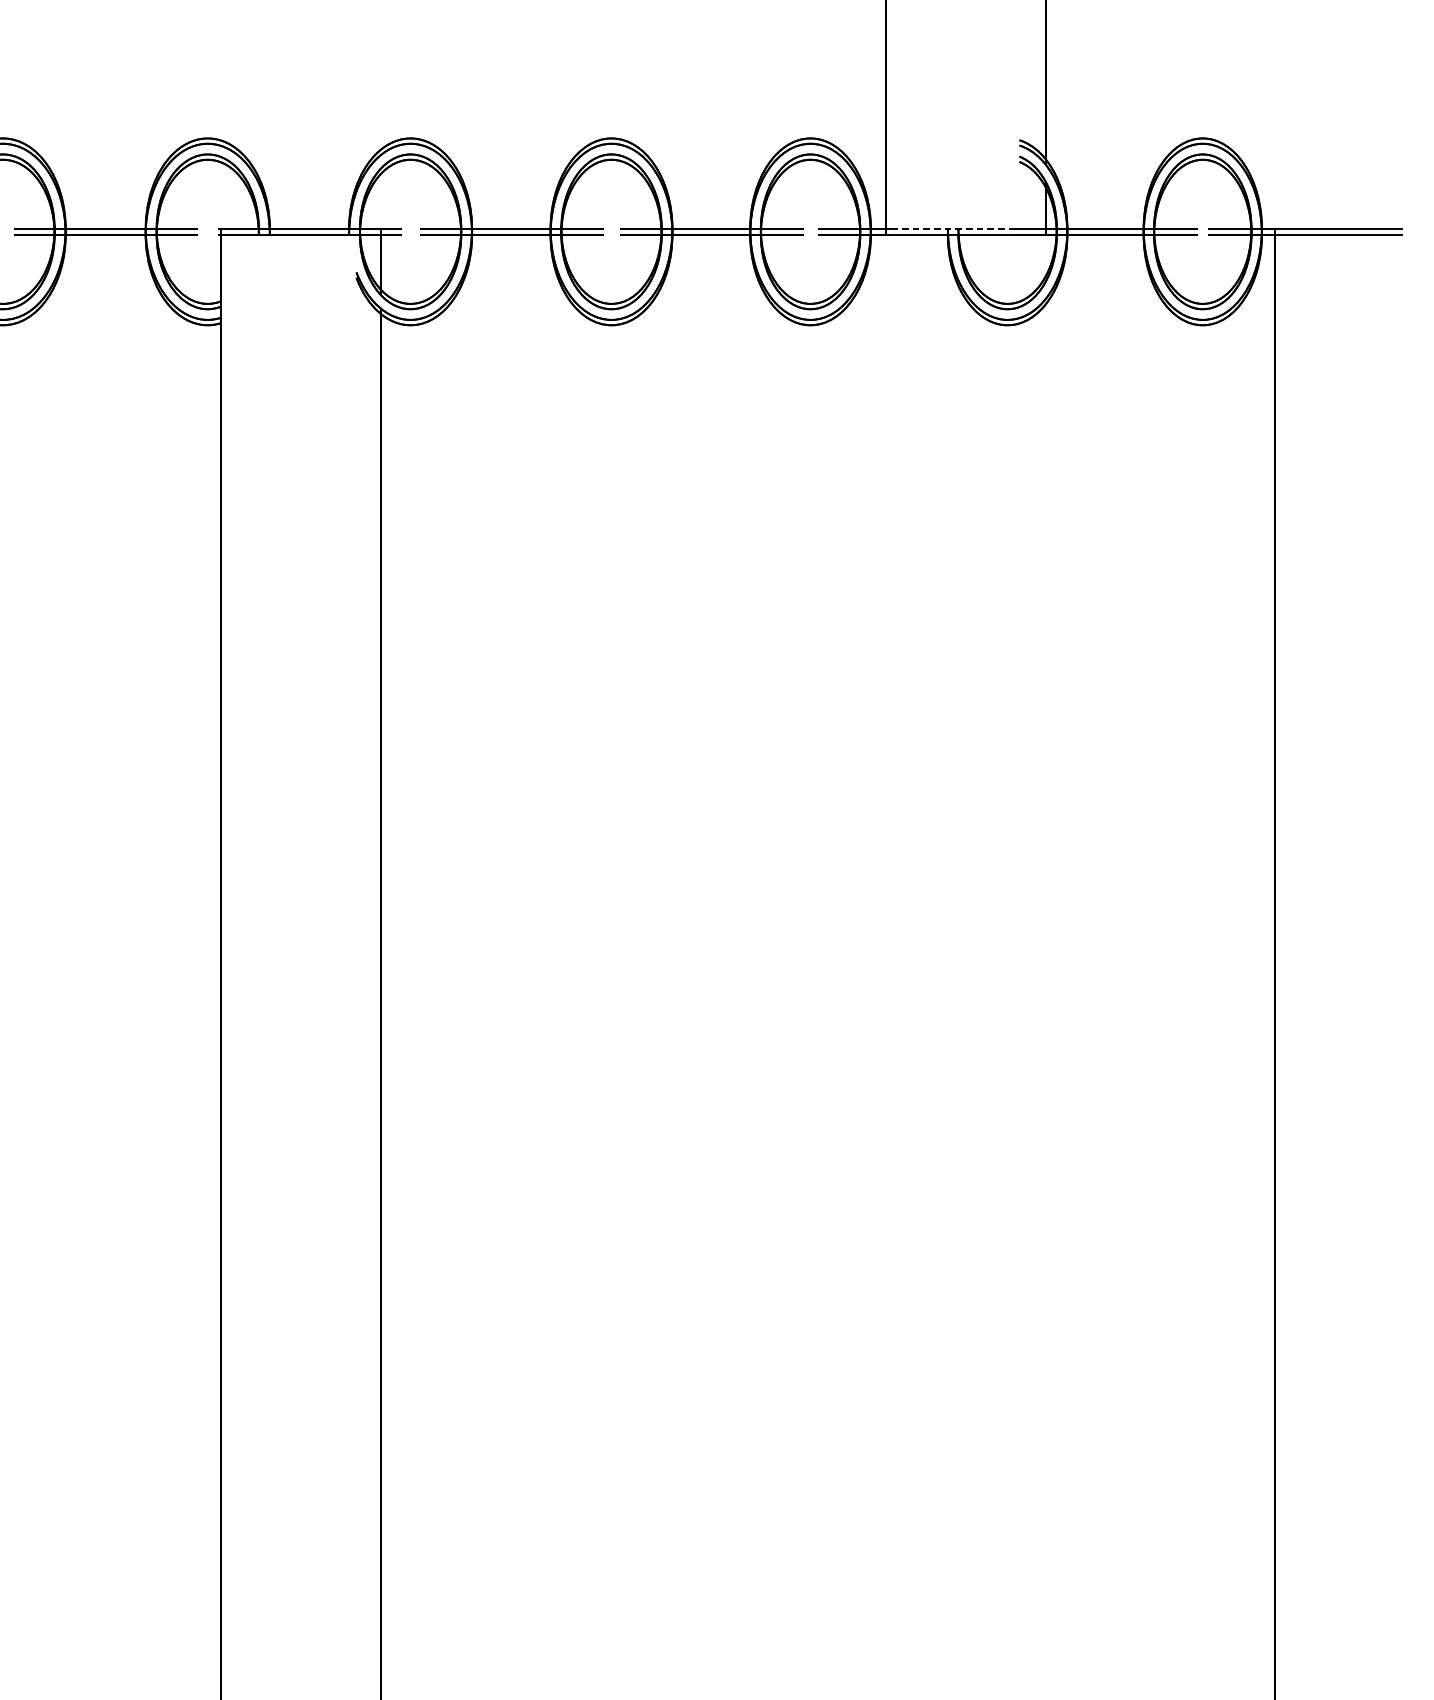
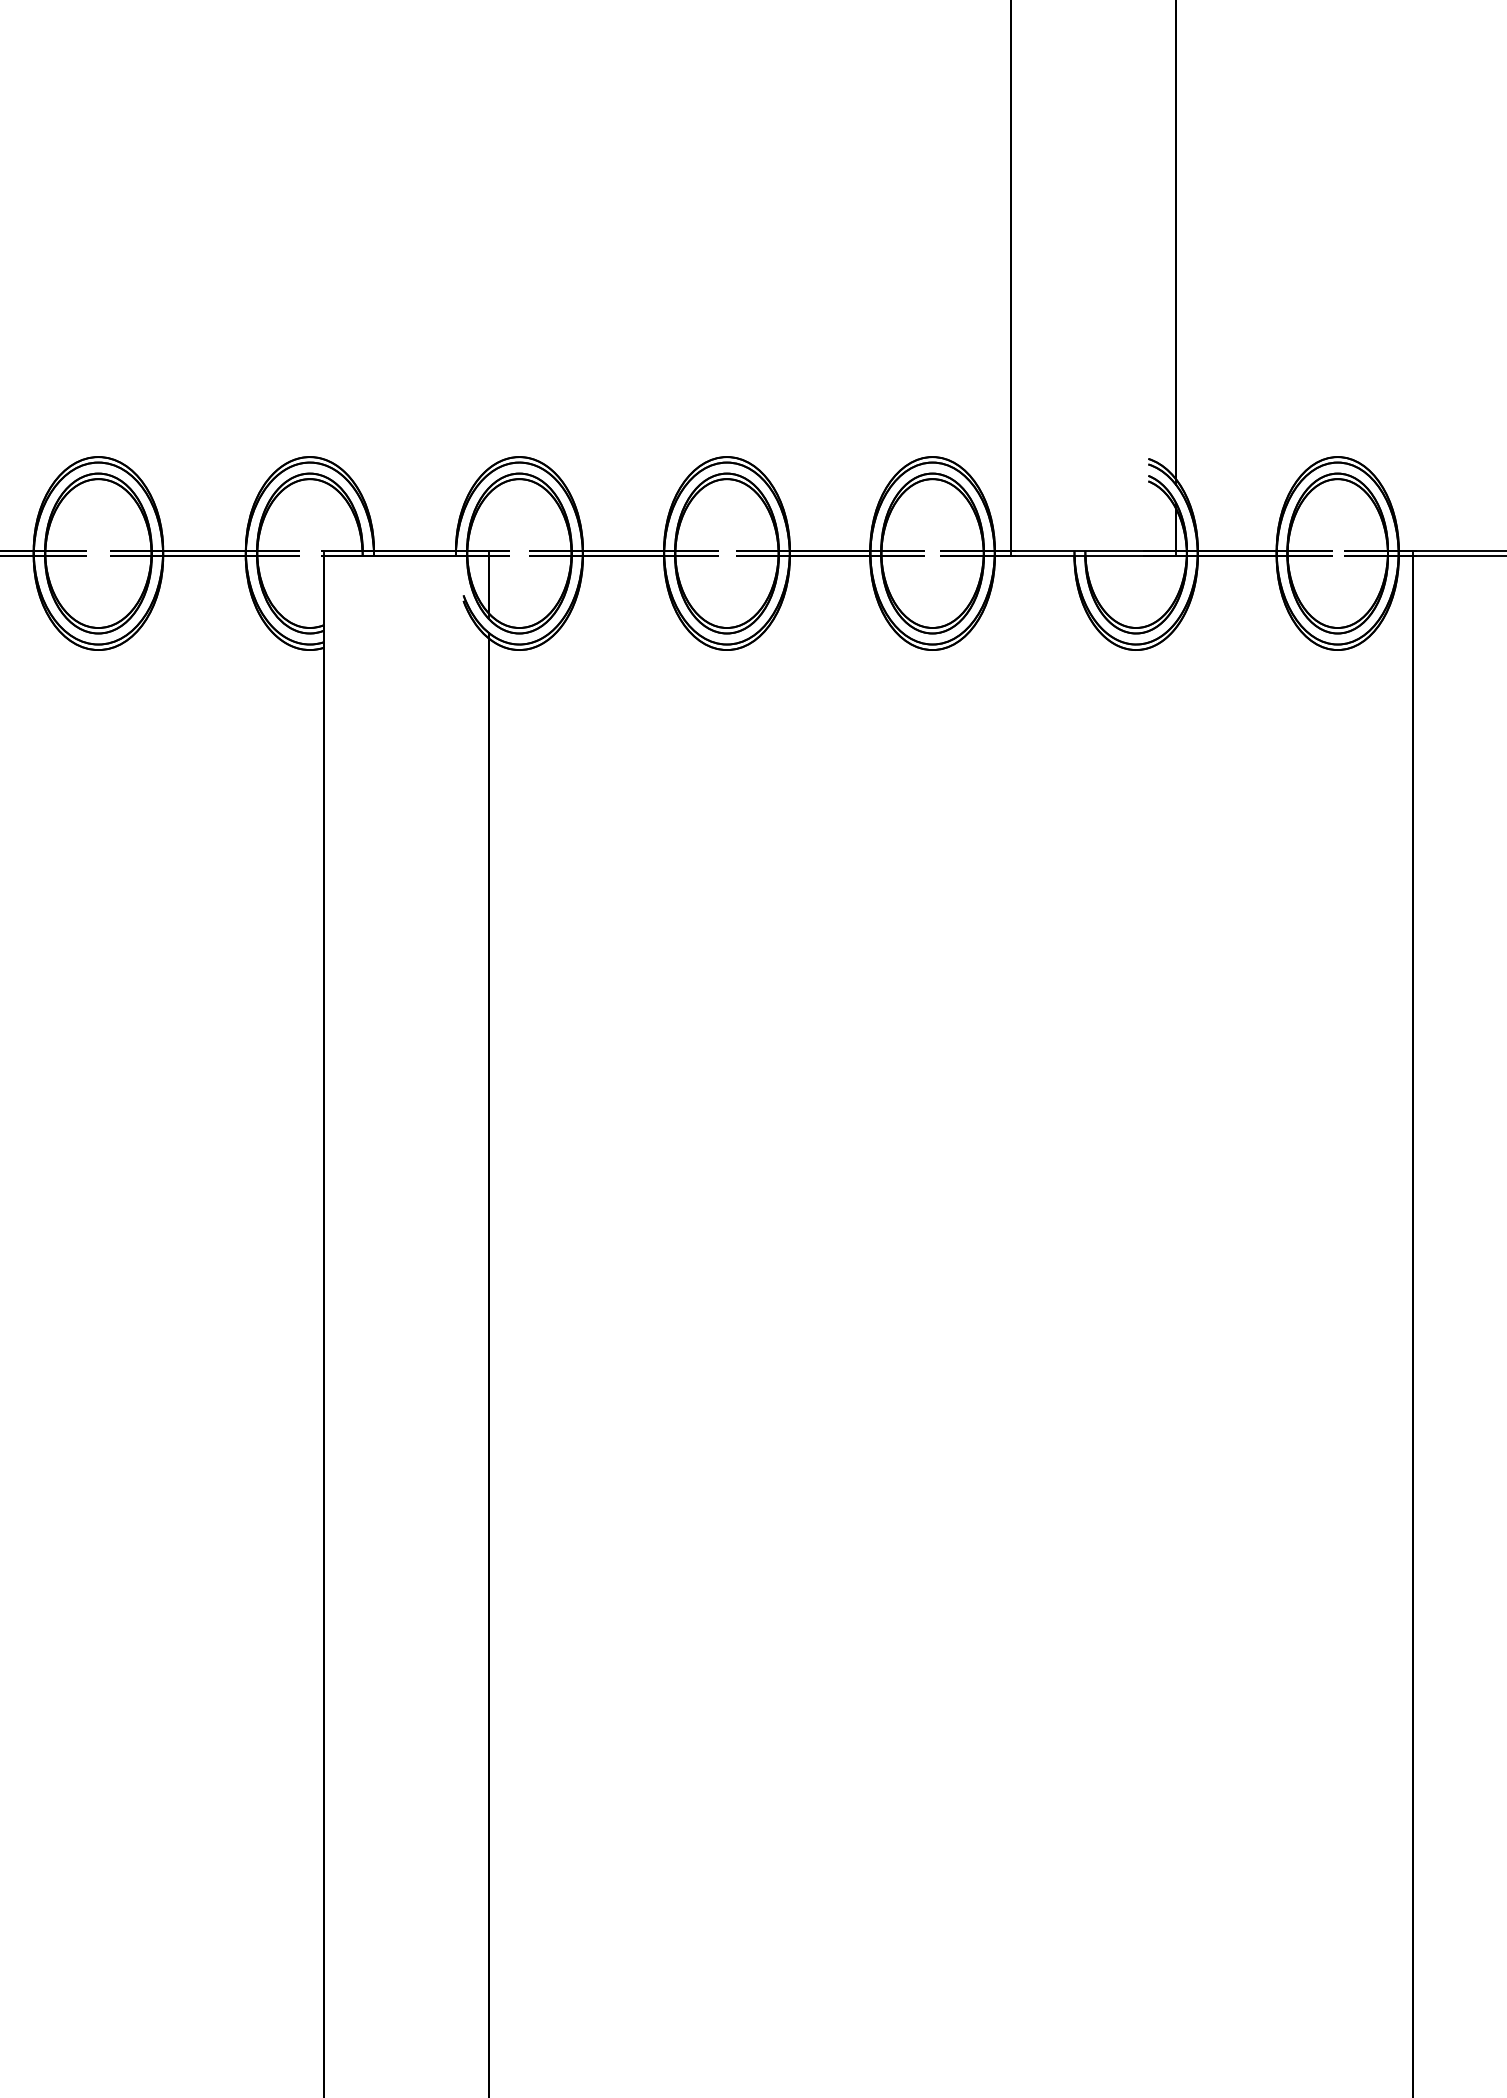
line: (952, 228) -> (1079, 550), dashed -> solid

